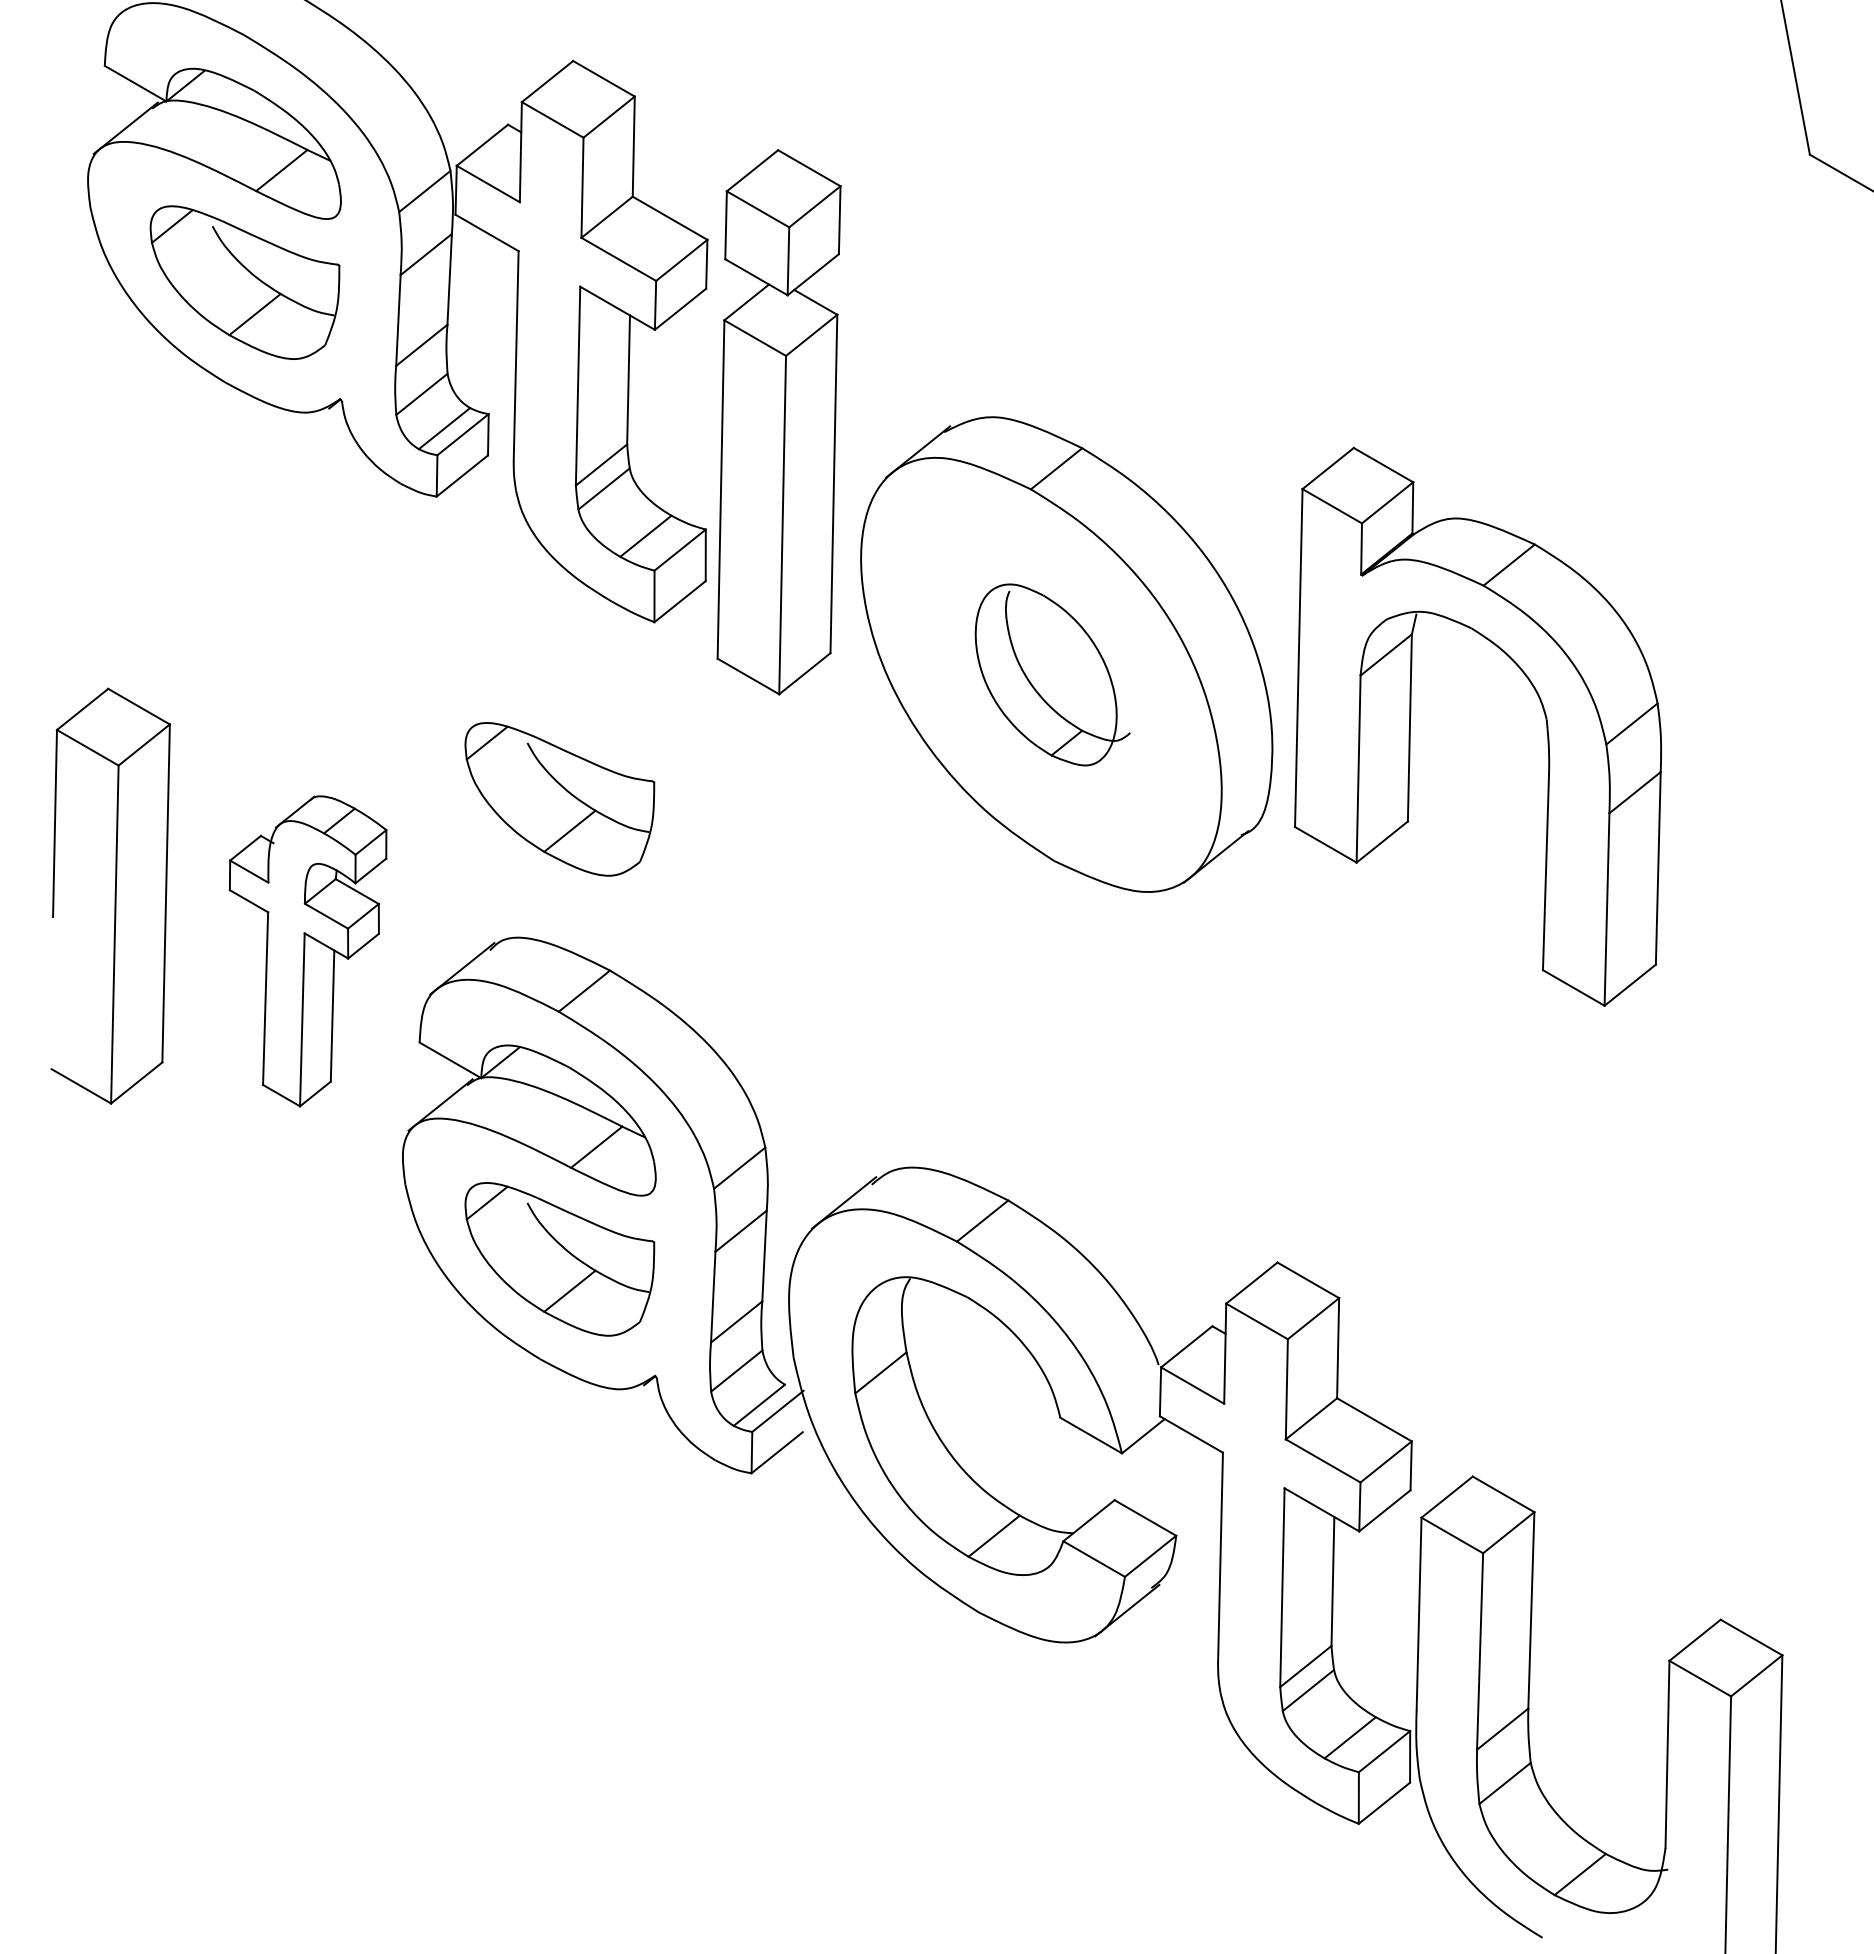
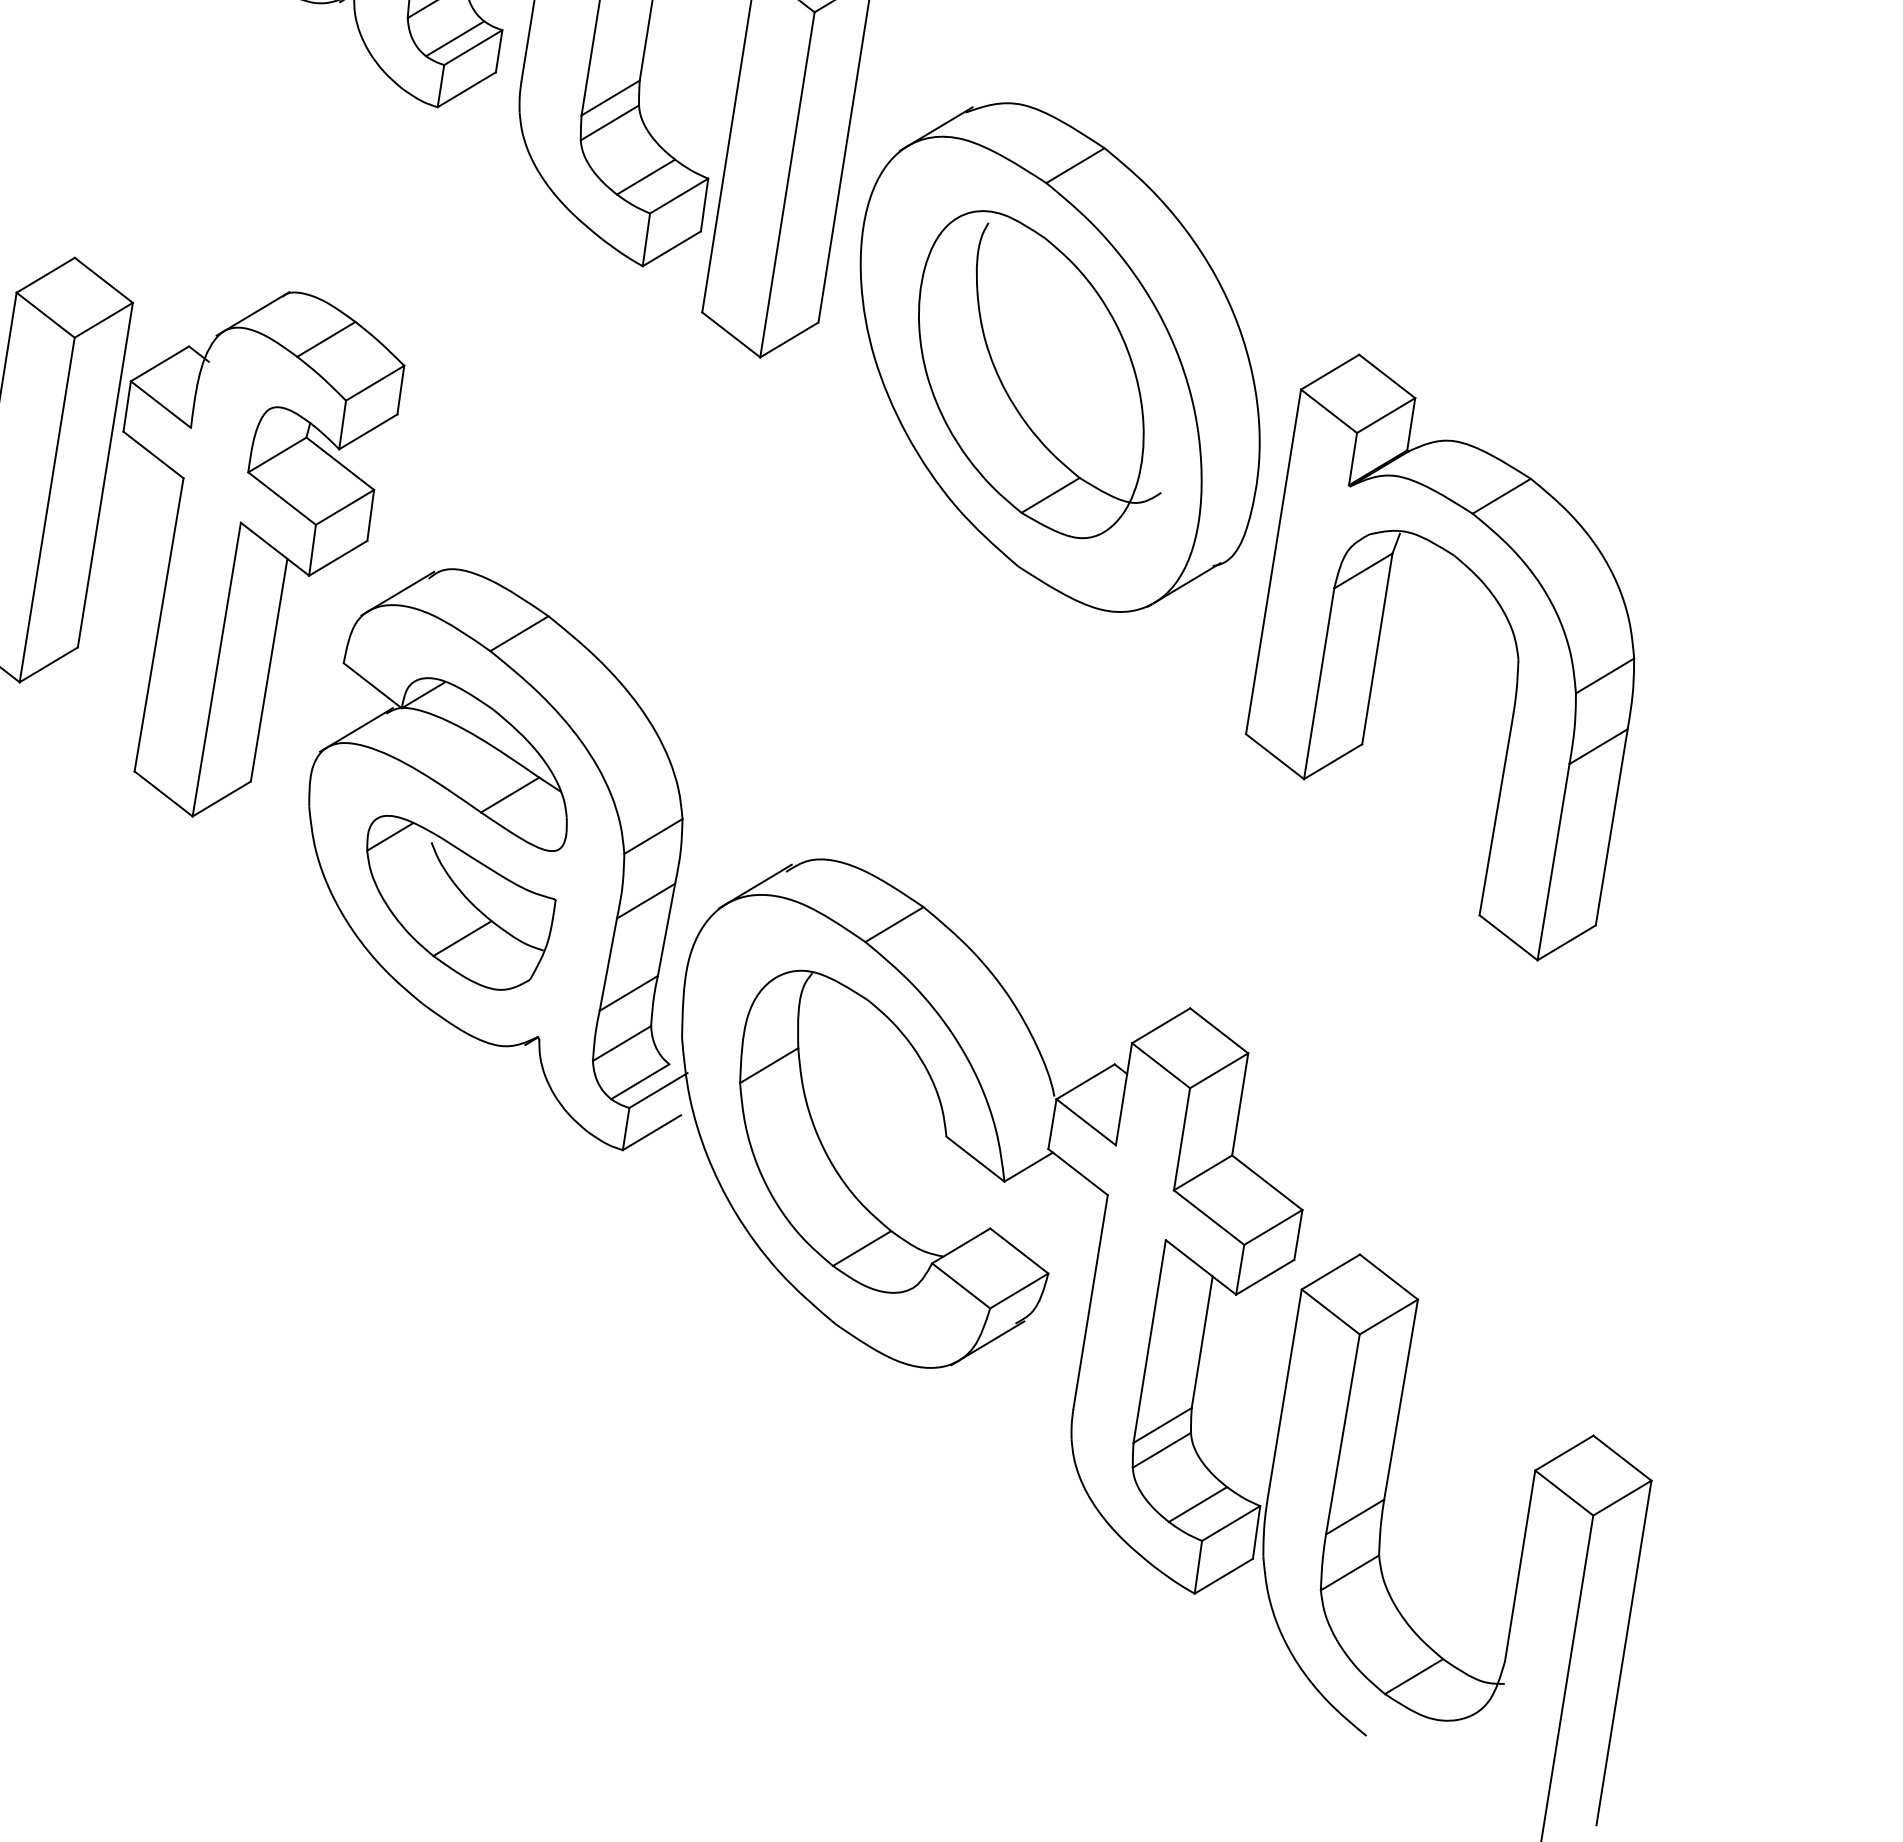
part: (1052, 674) -> (1042, 375), size x1.67
part: (1411, 715) -> (1380, 636), moved
part: (559, 799) -> (520, 434), removed
part: (307, 951) -> (241, 554), size x1.67

